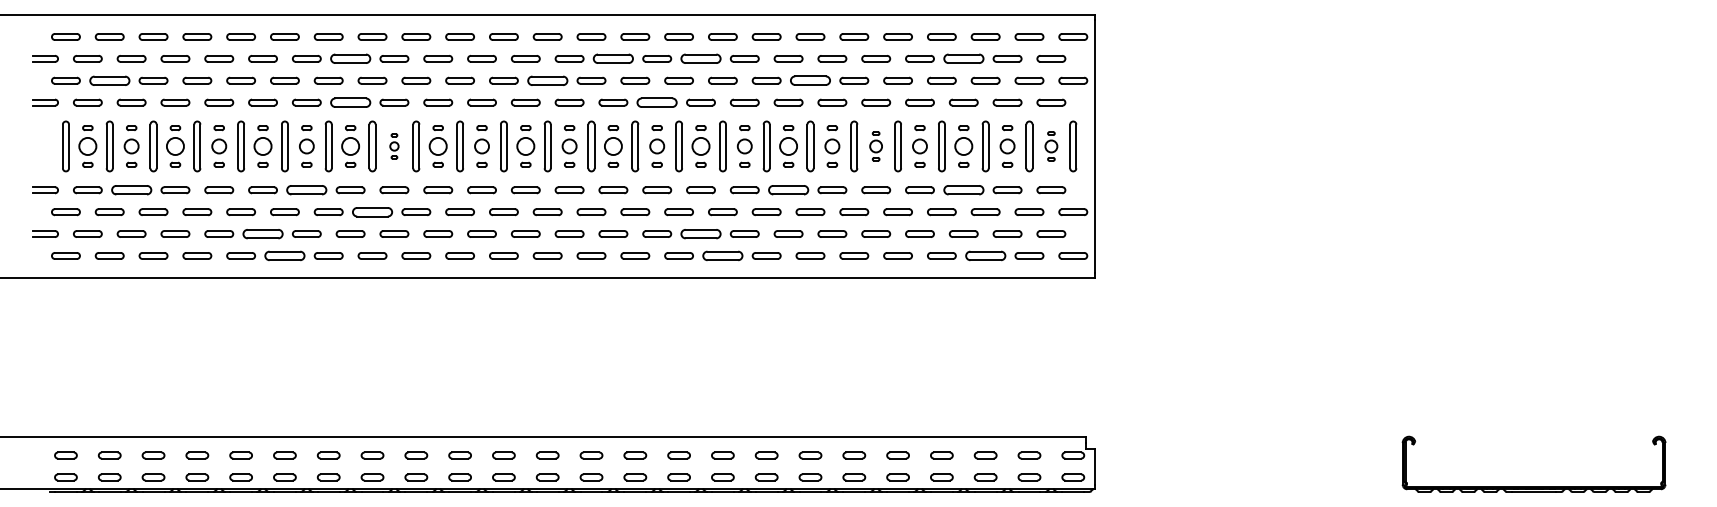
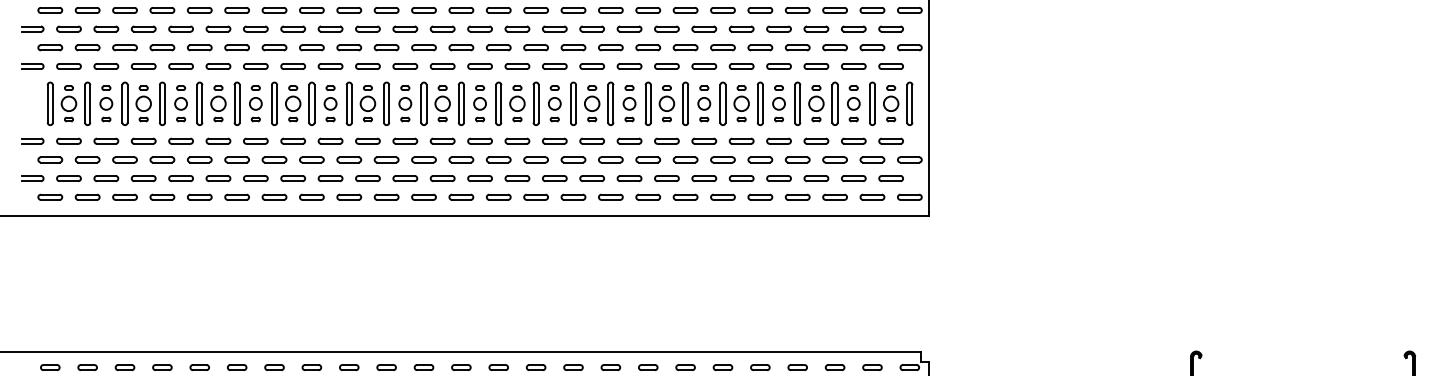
part: (350, 58) -> (293, 28), size x0.71
part: (613, 58) -> (517, 28), size x0.71
part: (700, 58) -> (591, 28), size x0.71
part: (963, 58) -> (816, 28), size x0.71
part: (109, 80) -> (87, 47), size x0.71
part: (547, 80) -> (461, 47), size x0.71
part: (810, 80) -> (685, 47), size x0.71
part: (350, 102) -> (293, 66), size x0.71
part: (657, 102) -> (555, 66), size x0.71
part: (394, 146) -> (330, 103), size x1.67
part: (875, 146) -> (741, 103), size x1.43
part: (1051, 146) -> (891, 103), size x1.43
part: (131, 190) -> (106, 141), size x0.71
part: (306, 190) -> (255, 141), size x0.71
part: (788, 190) -> (666, 141), size x0.71
part: (963, 190) -> (816, 141), size x0.71
part: (372, 211) -> (311, 159), size x0.71
part: (262, 233) -> (218, 178), size x0.71
part: (700, 233) -> (591, 178), size x0.71
part: (284, 255) -> (236, 196), size x0.71
part: (722, 255) -> (610, 196), size x0.71
part: (985, 255) -> (834, 196), size x0.71

